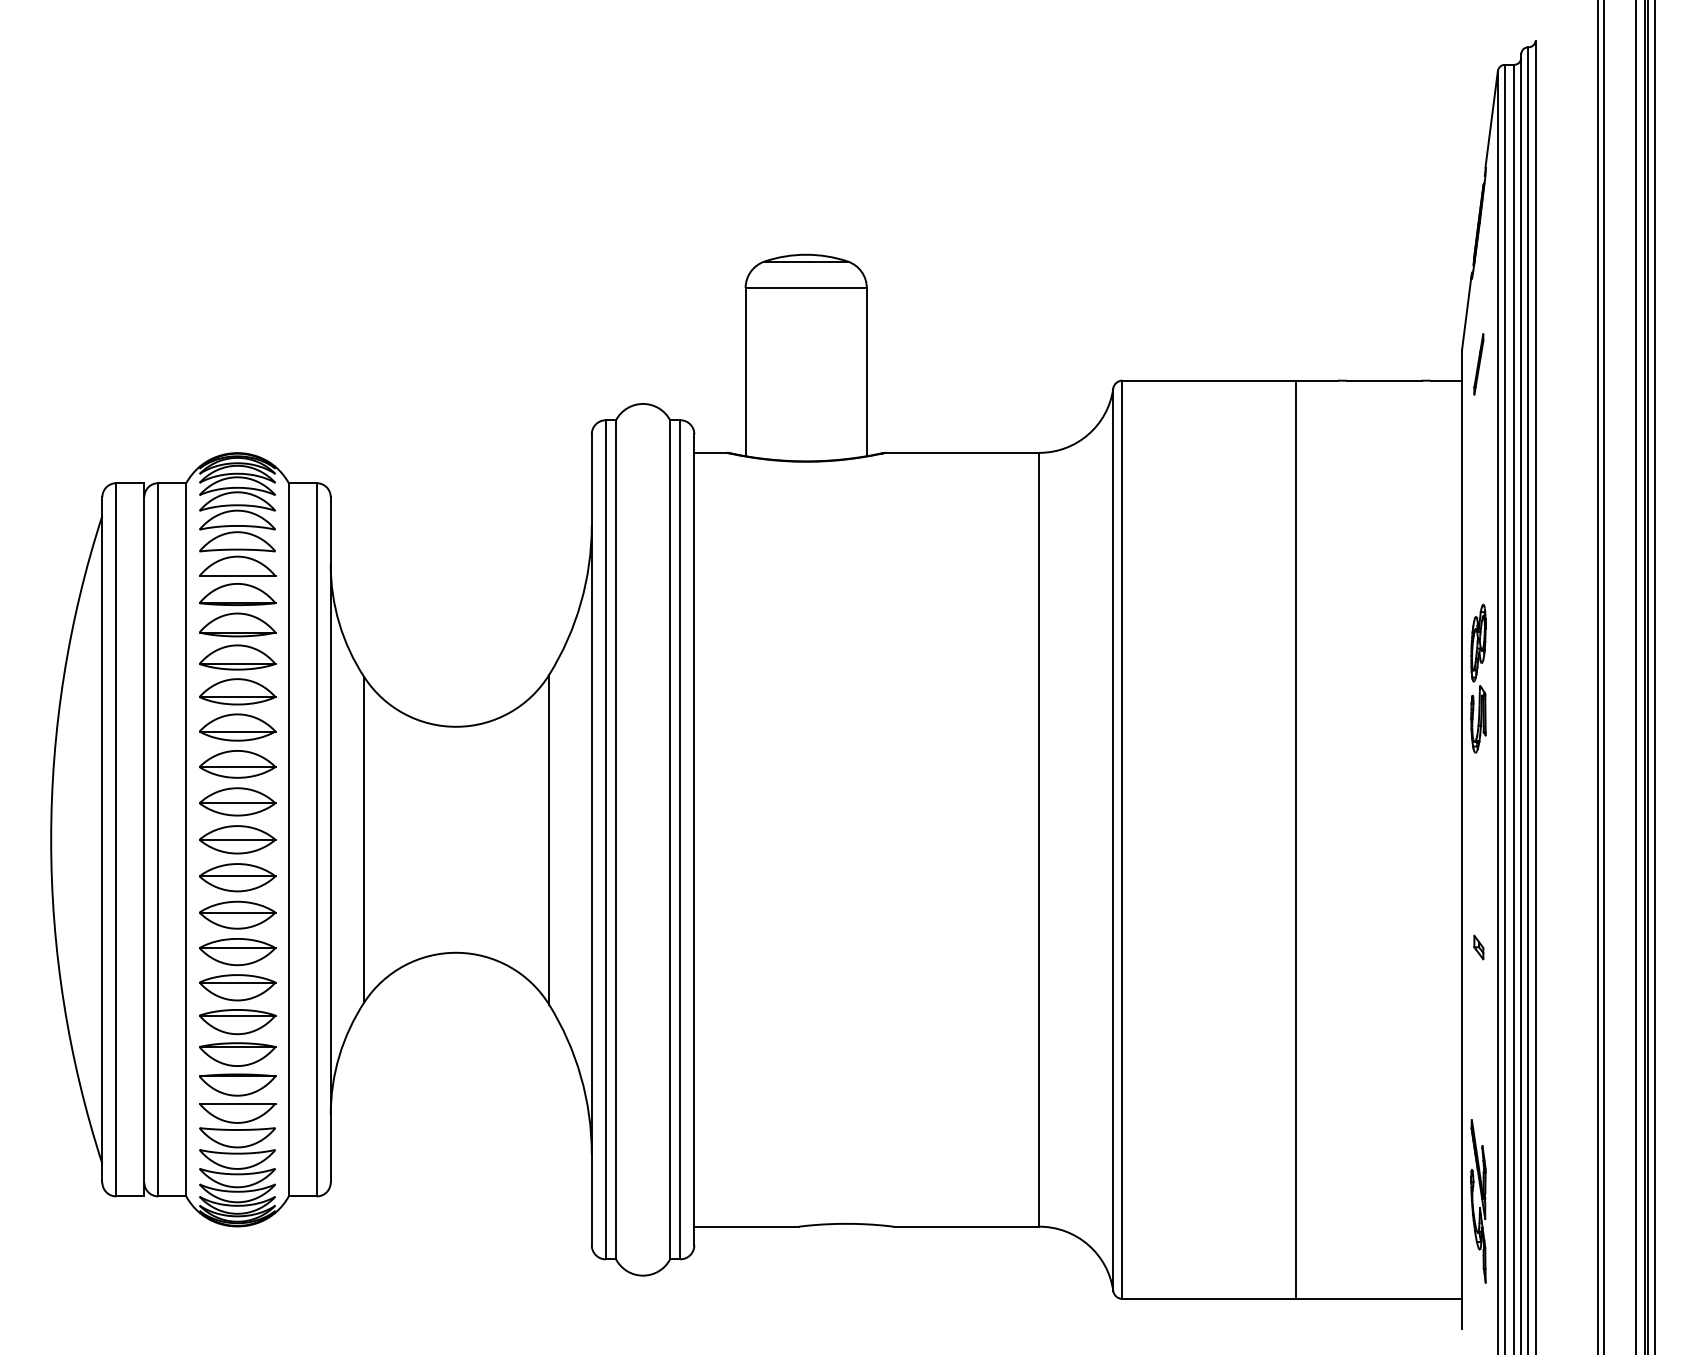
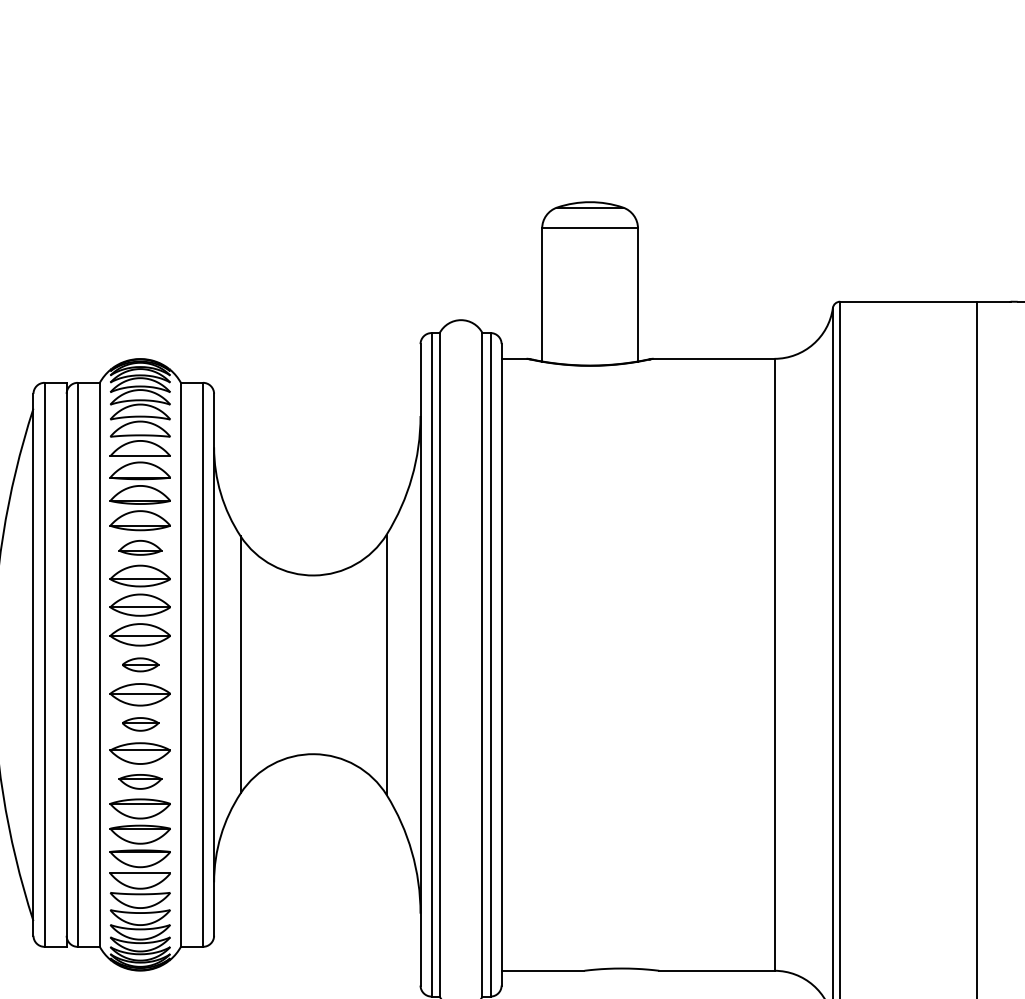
part: (237, 691) -> (140, 547), size x0.7
part: (237, 839) -> (140, 664), size x0.6
part: (237, 914) -> (140, 723), size x0.6
part: (237, 987) -> (140, 781), size x0.7

